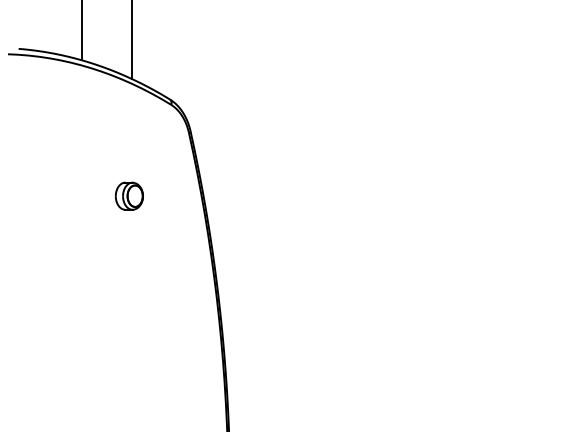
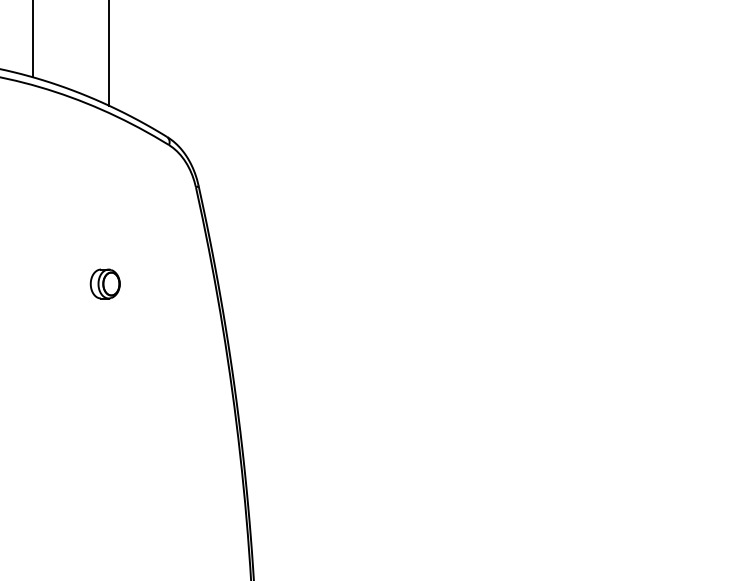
part: (128, 195) -> (104, 283), size x0.7

